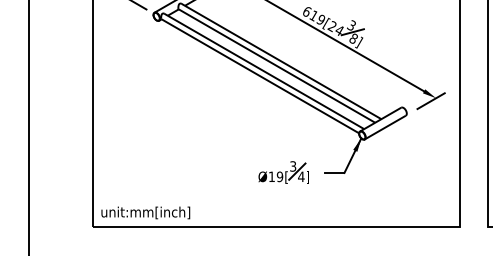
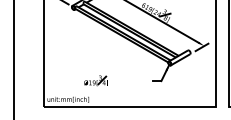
part: (282, 171) -> (95, 80), moved

